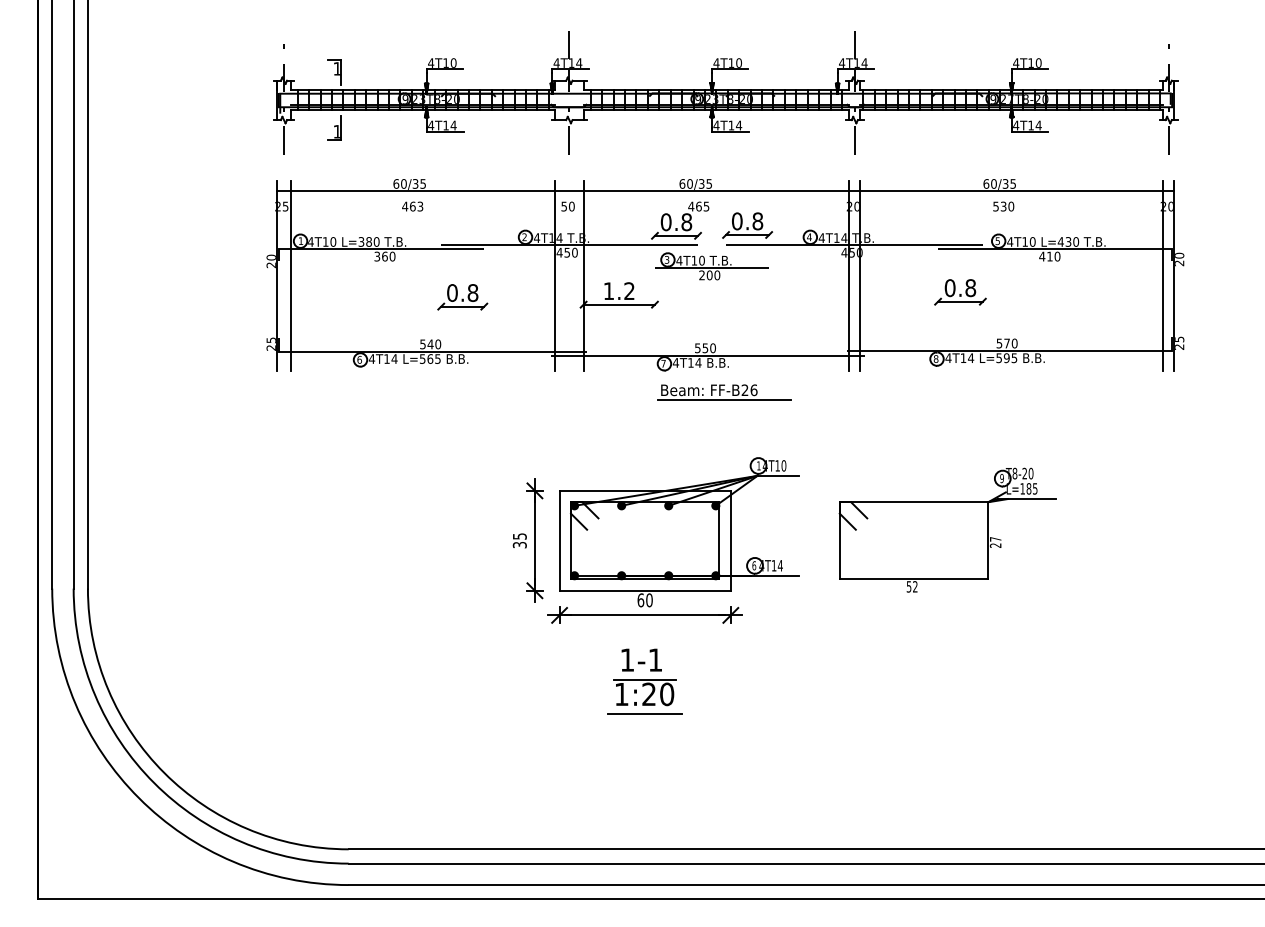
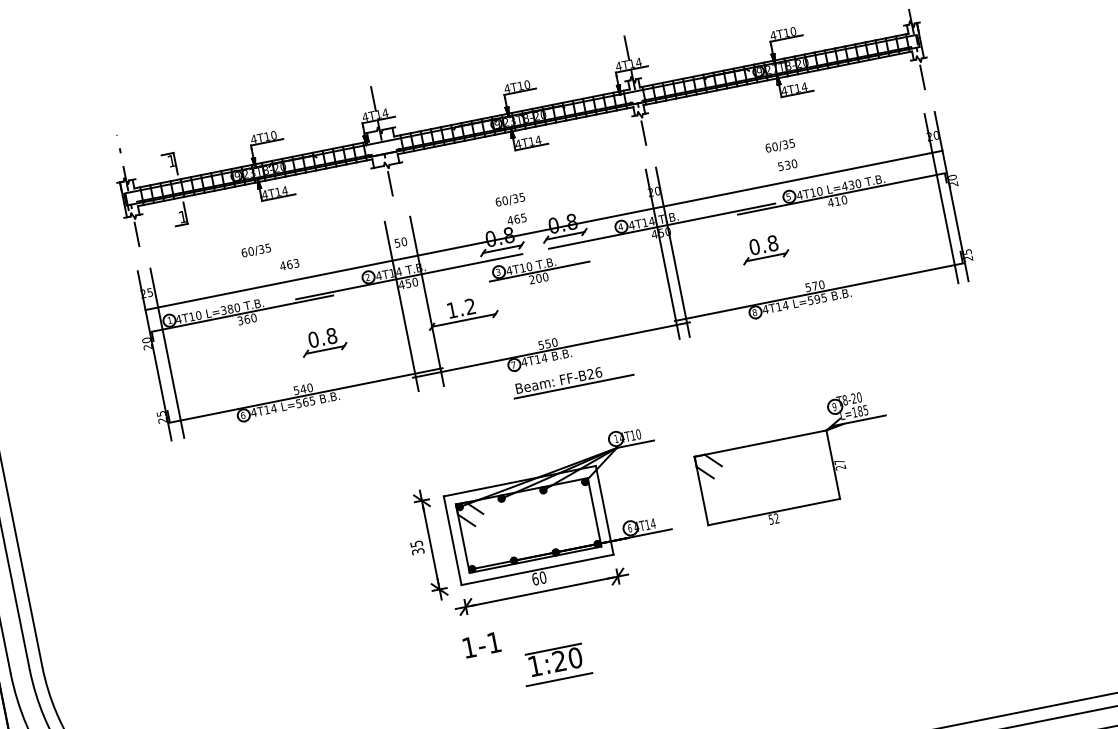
line: (725, 190) -> (543, 230), moved
text: (412, 206) -> (289, 264), moved
text: (641, 659) -> (481, 644), moved

